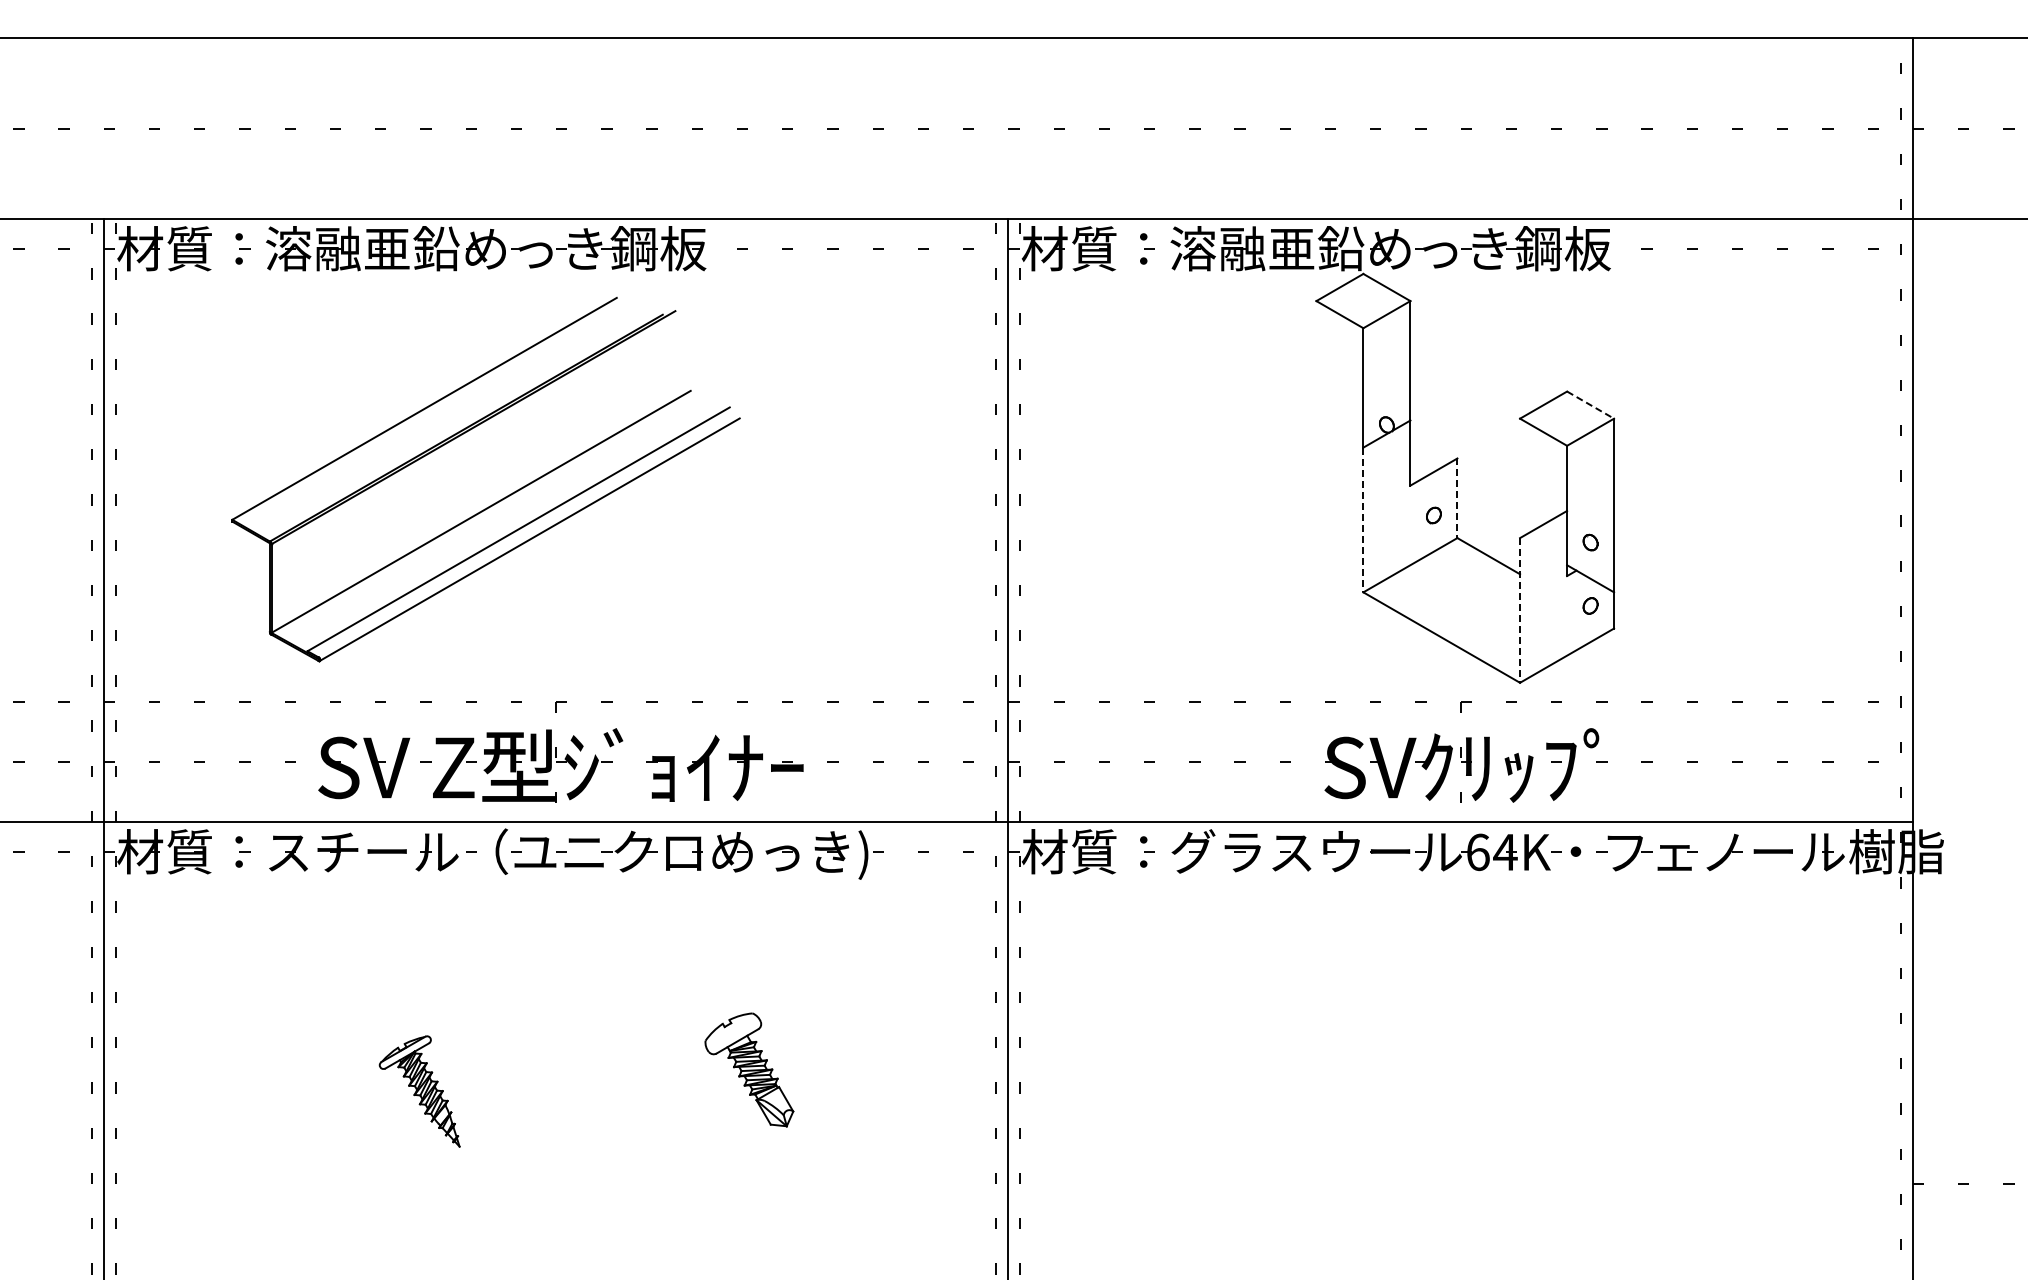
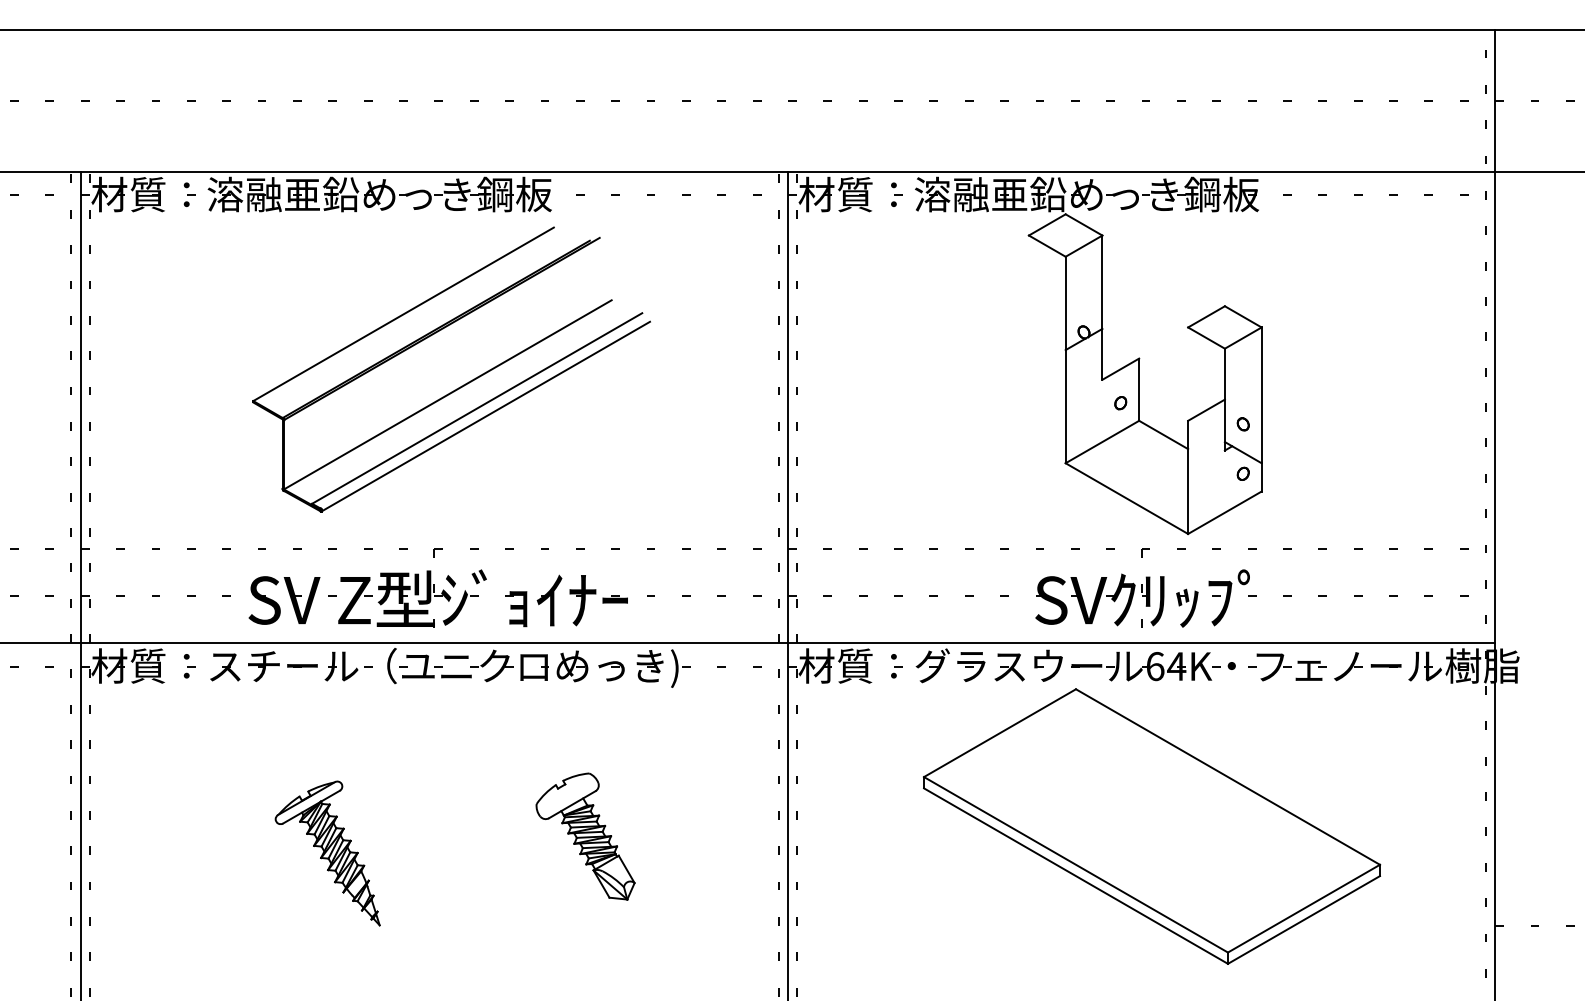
line: (1591, 405) -> (1243, 317), dashed -> solid
line: (1457, 498) -> (1139, 389), dashed -> solid
part: (496, 501) -> (459, 386), moved
line: (1363, 520) -> (1065, 407), dashed -> solid
line: (1520, 610) -> (1188, 477), dashed -> solid
part: (1473, 1056) -> (1151, 826), added
part: (749, 1069) -> (585, 836), size x1.43
part: (419, 1091) -> (327, 853), size x1.67

